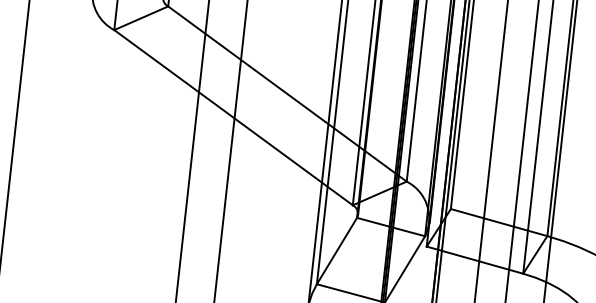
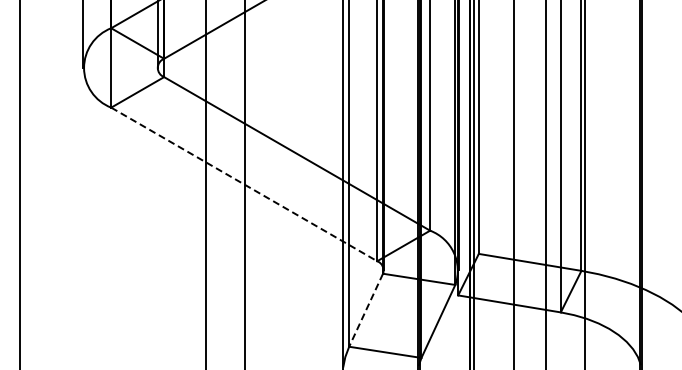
line: (233, 117) -> (244, 184), solid -> dashed
line: (336, 251) -> (365, 310), solid -> dashed

